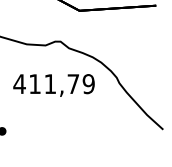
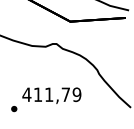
text: (53, 85) -> (51, 95), moved

